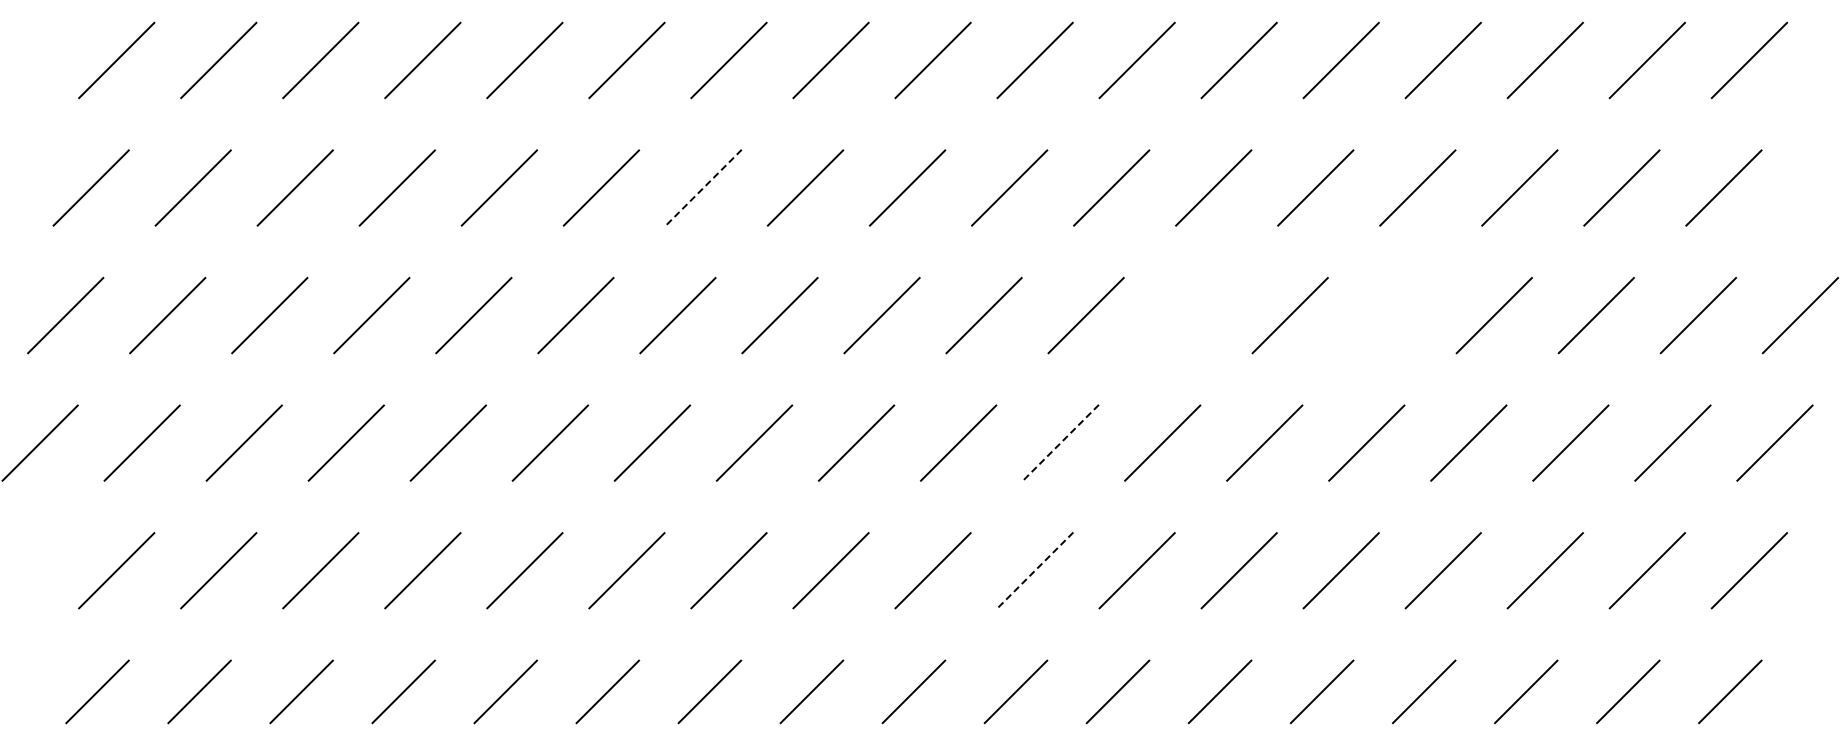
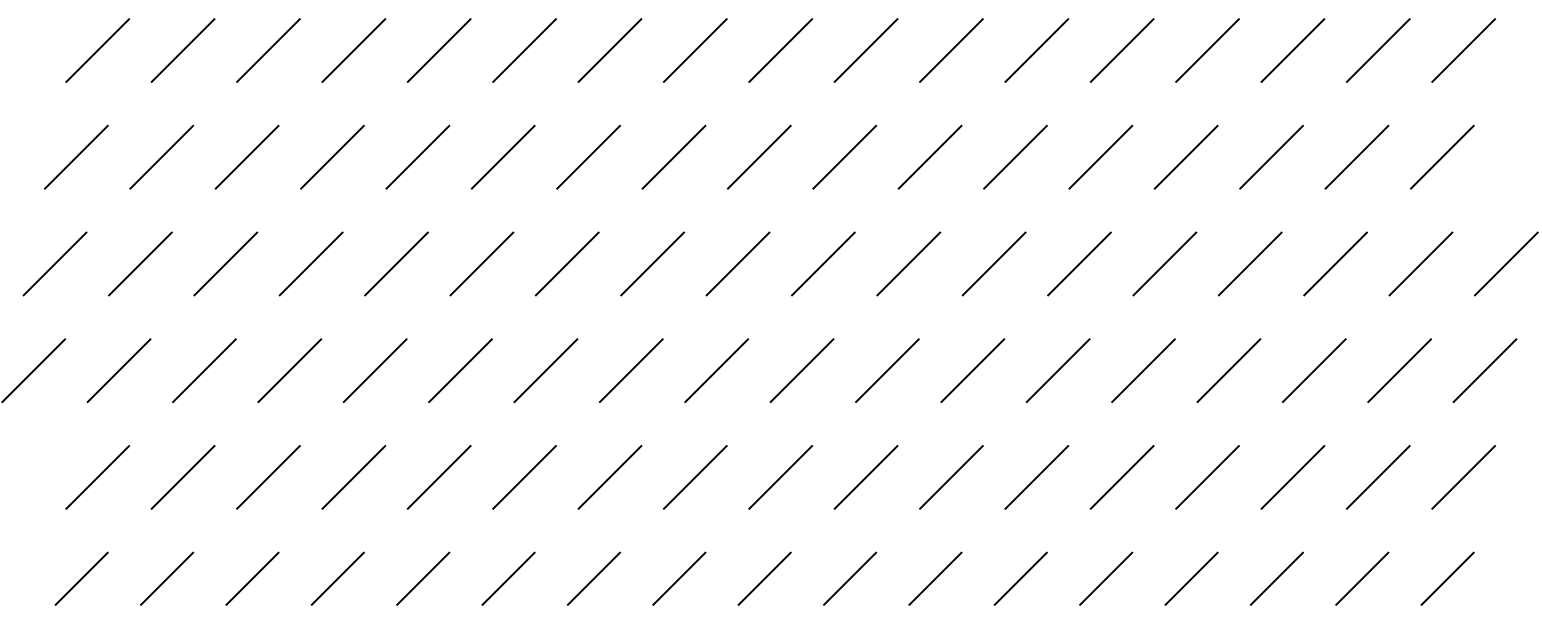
line: (703, 188) -> (588, 157), dashed -> solid
line: (1187, 315) -> (993, 263), added
line: (1391, 315) -> (1164, 263), added
line: (1060, 443) -> (887, 370), dashed -> solid
line: (1034, 571) -> (865, 478), dashed -> solid

